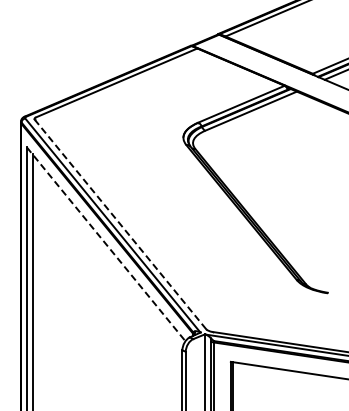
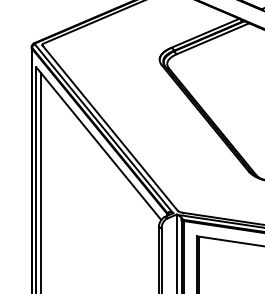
line: (120, 224) -> (110, 128), dashed -> solid
line: (106, 244) -> (99, 143), dashed -> solid

